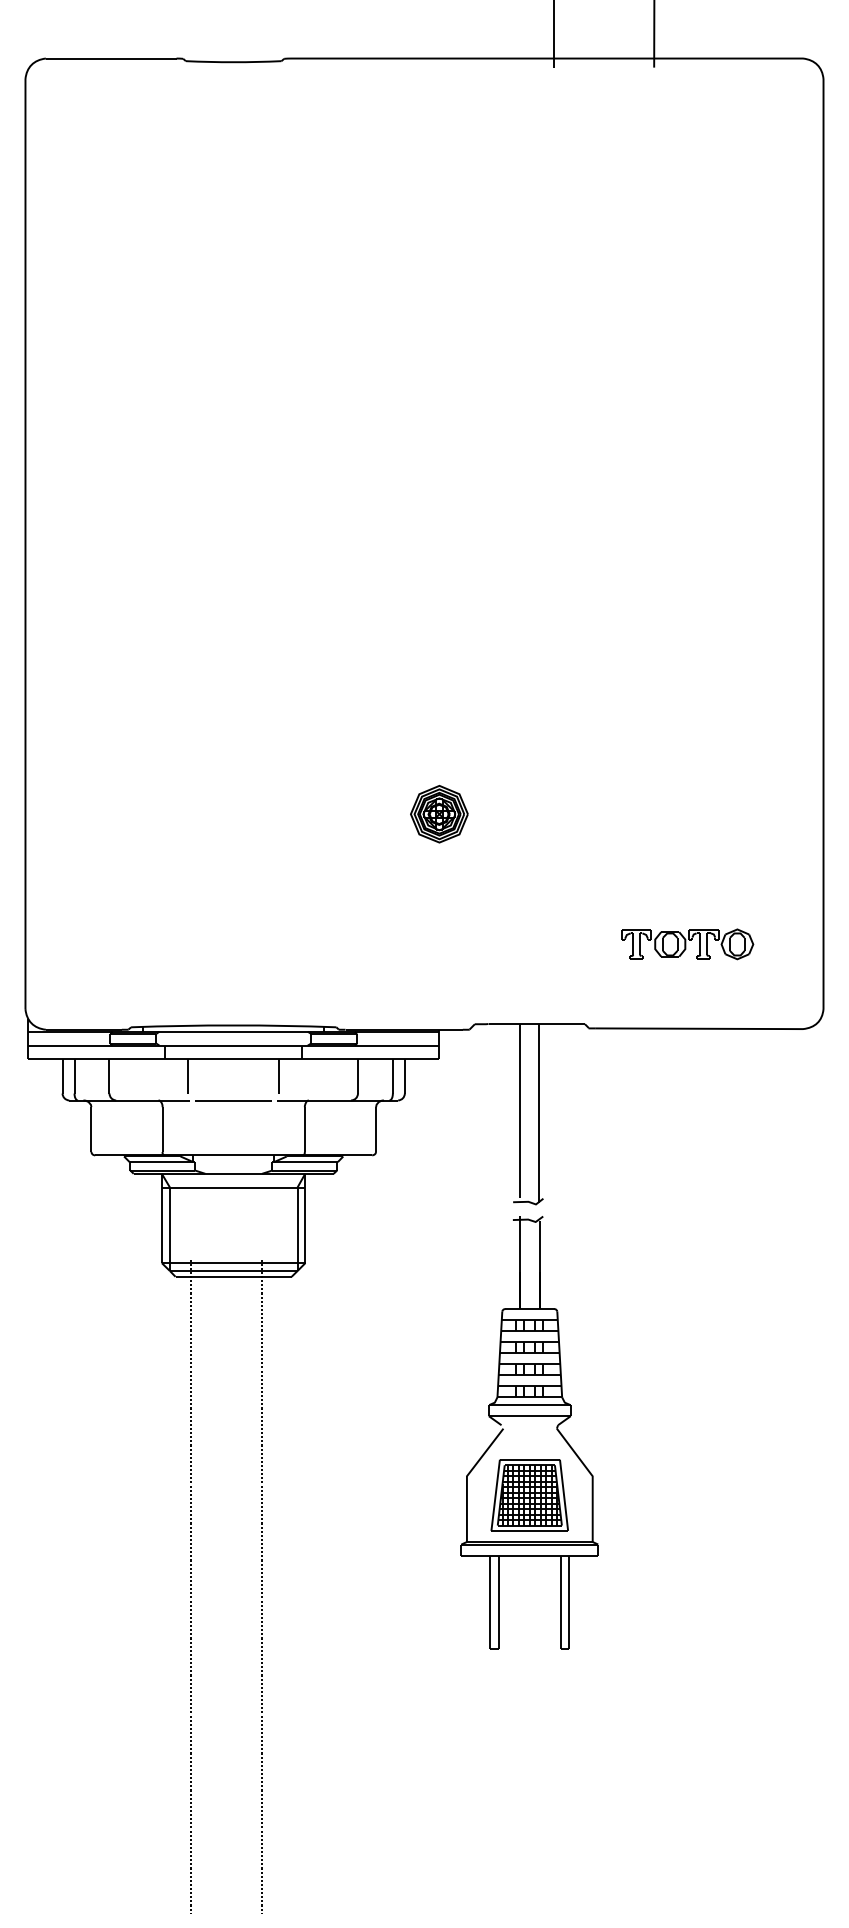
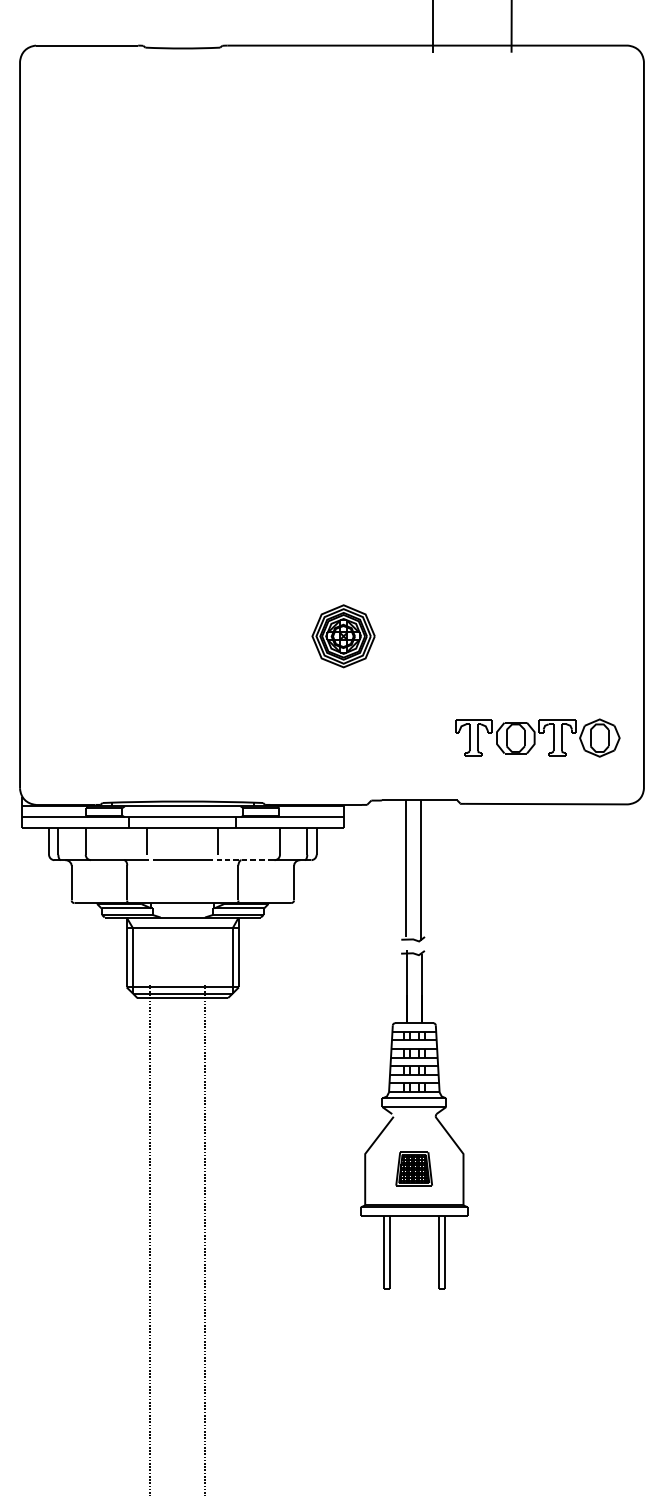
part: (439, 814) -> (343, 636), size x1.4
part: (687, 944) -> (537, 738), size x1.6
line: (313, 1100) -> (245, 860), solid -> dashed
part: (529, 1495) -> (414, 1169), size x0.6

